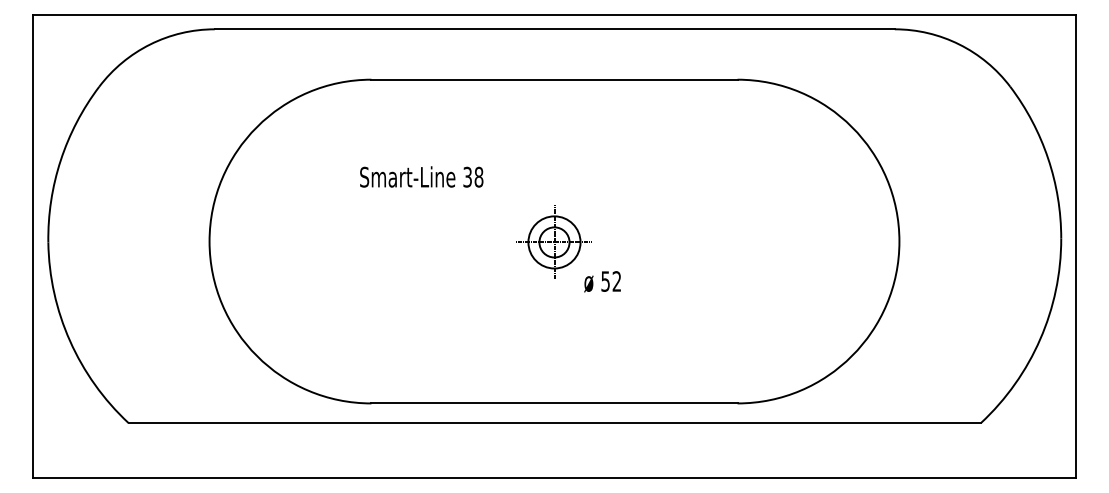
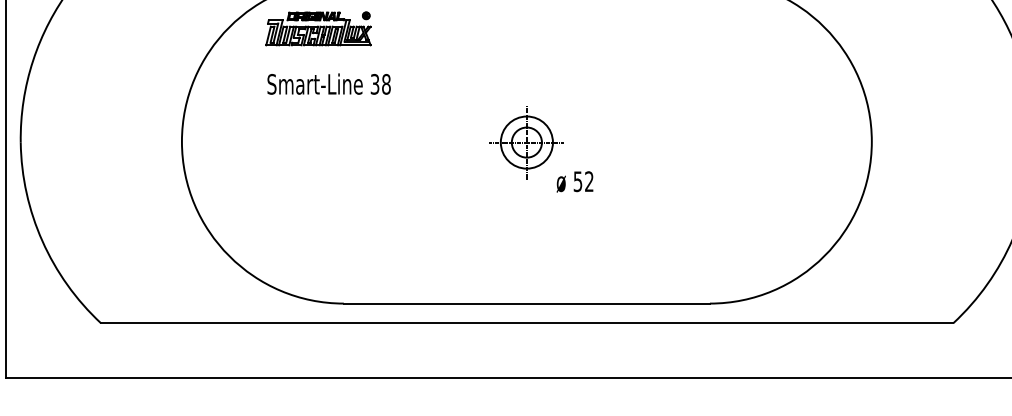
part: (345, 128) -> (317, 28), added
text: (421, 176) -> (328, 83), moved

